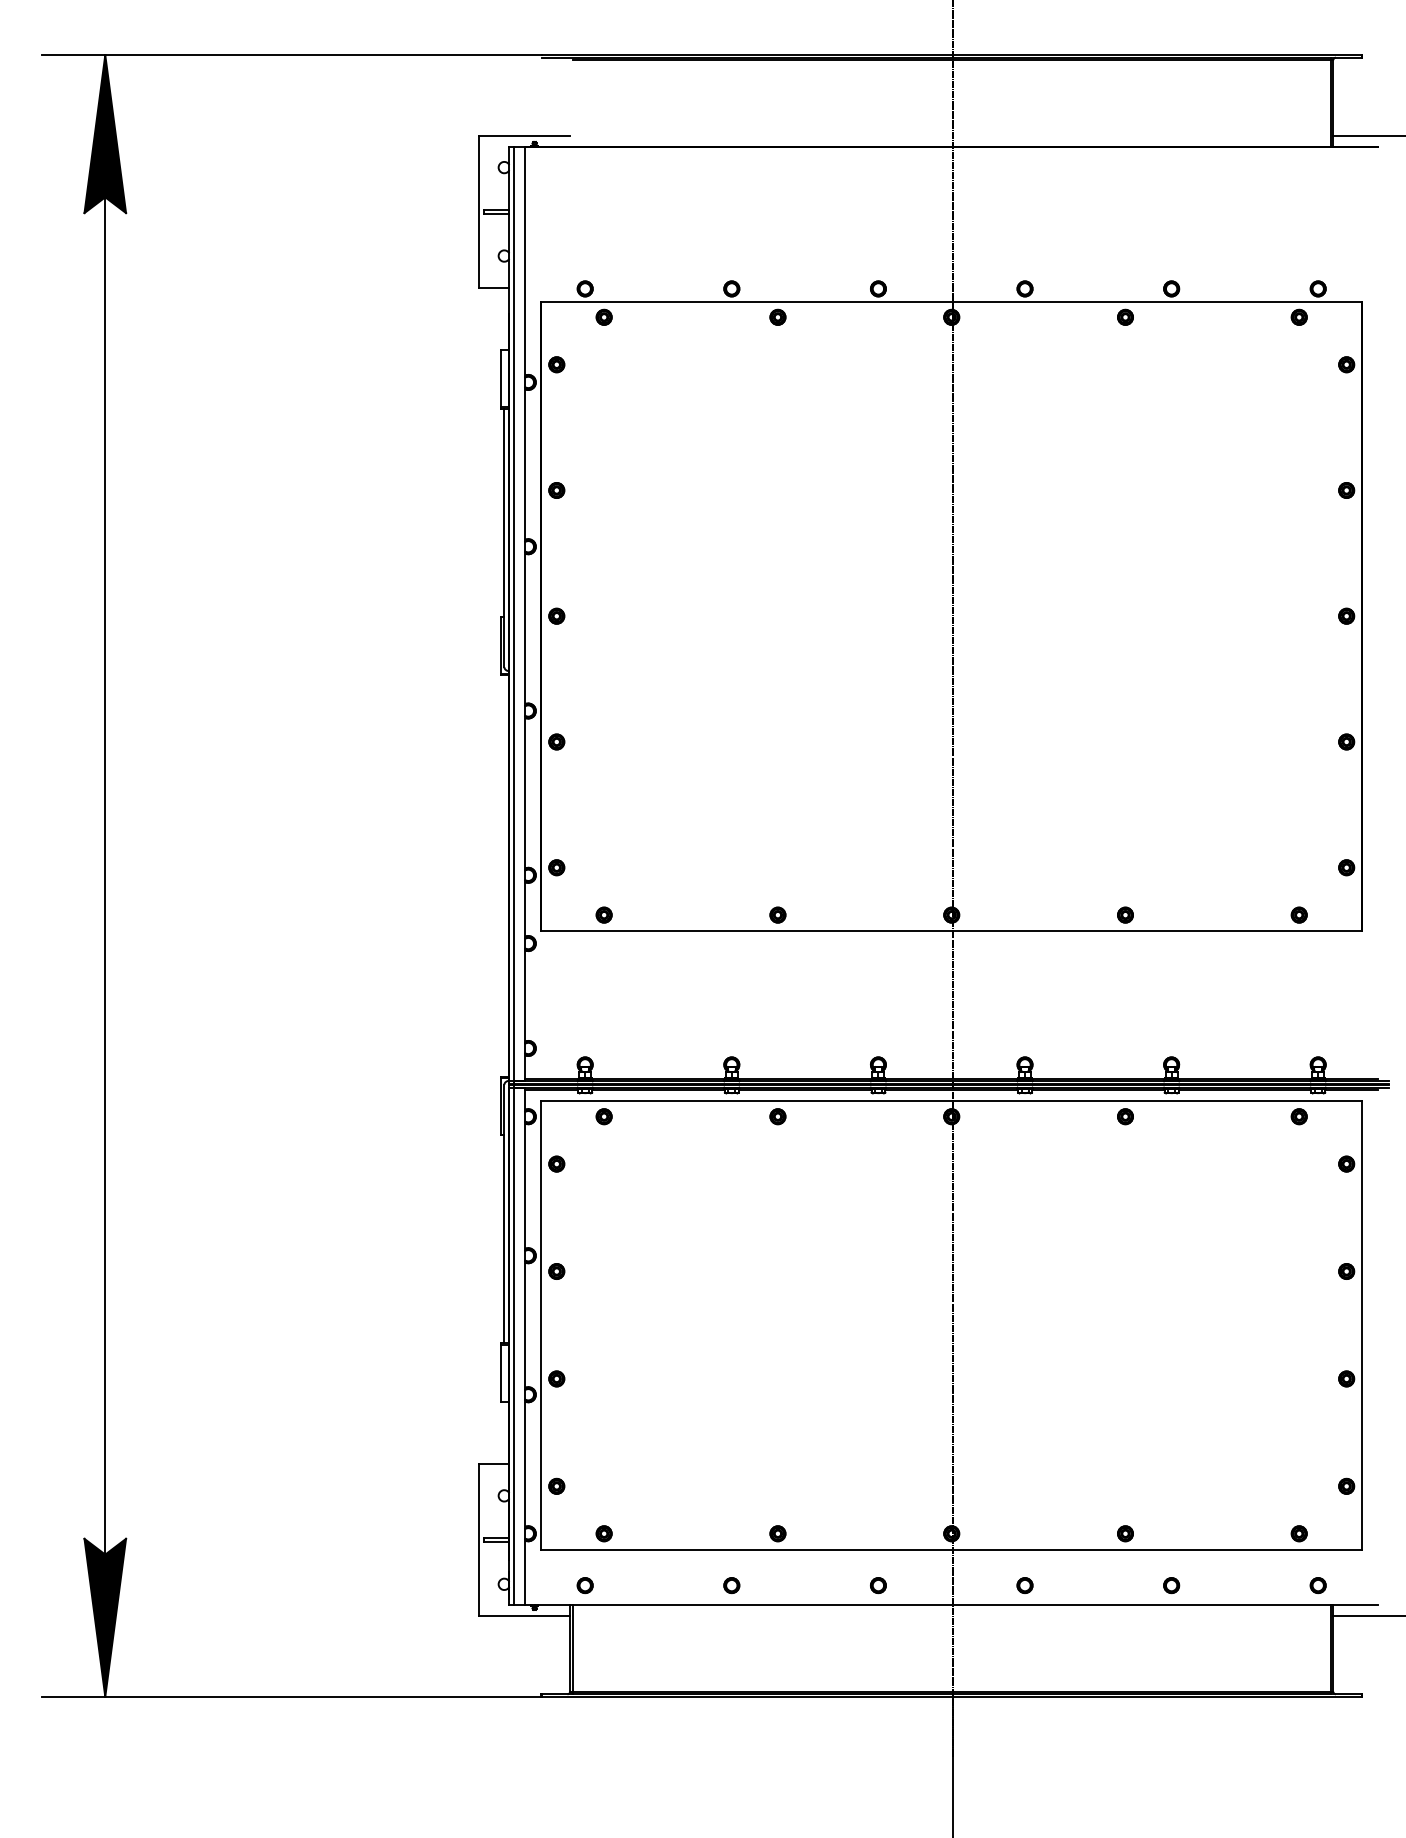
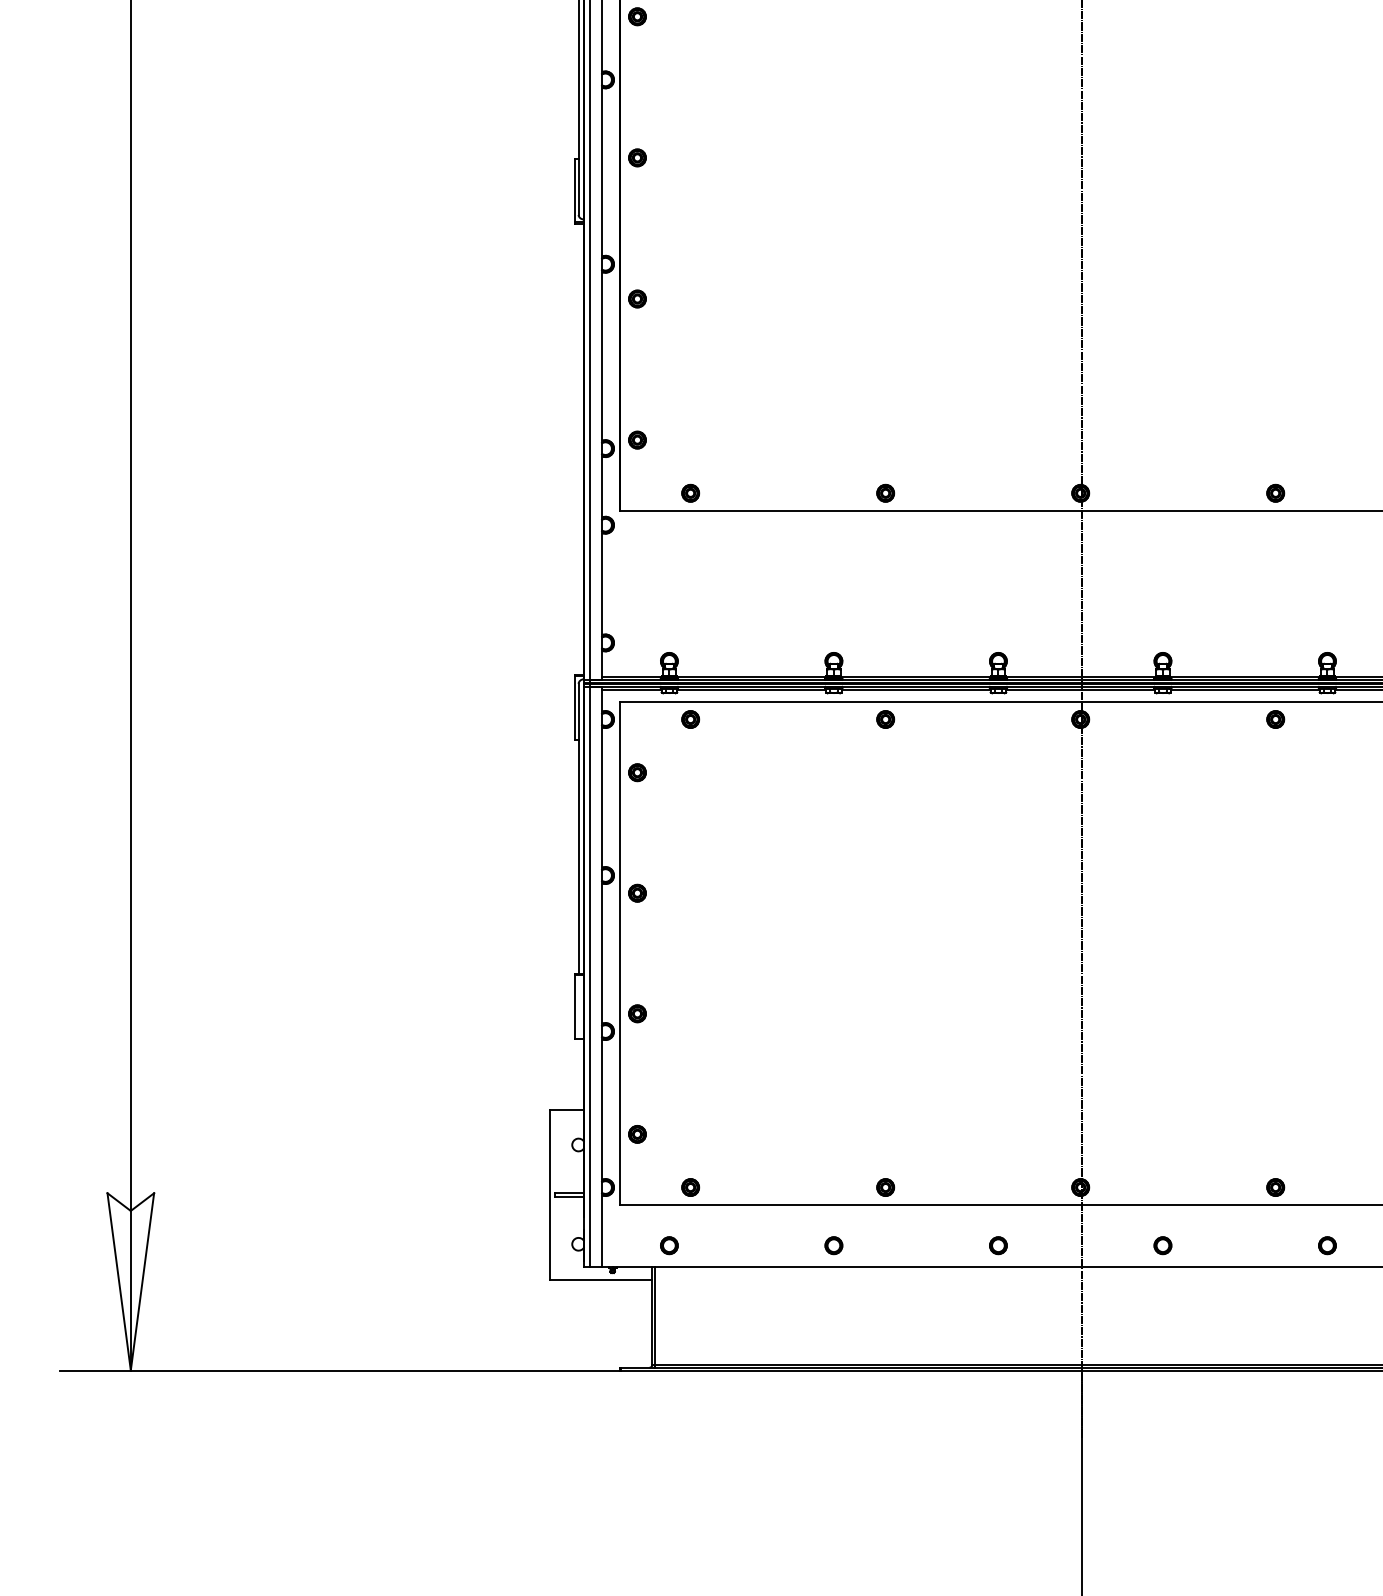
fill: (105, 1617) -> (131, 1281), removed

